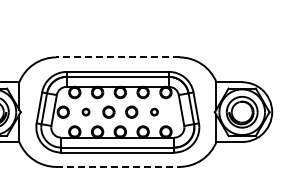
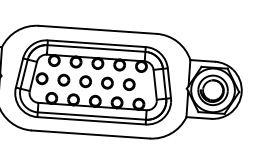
line: (117, 57) -> (97, 29), dashed -> solid
part: (85, 111) -> (63, 79), size x1.67
part: (154, 111) -> (129, 83), size x1.67
line: (117, 166) -> (90, 134), dashed -> solid

